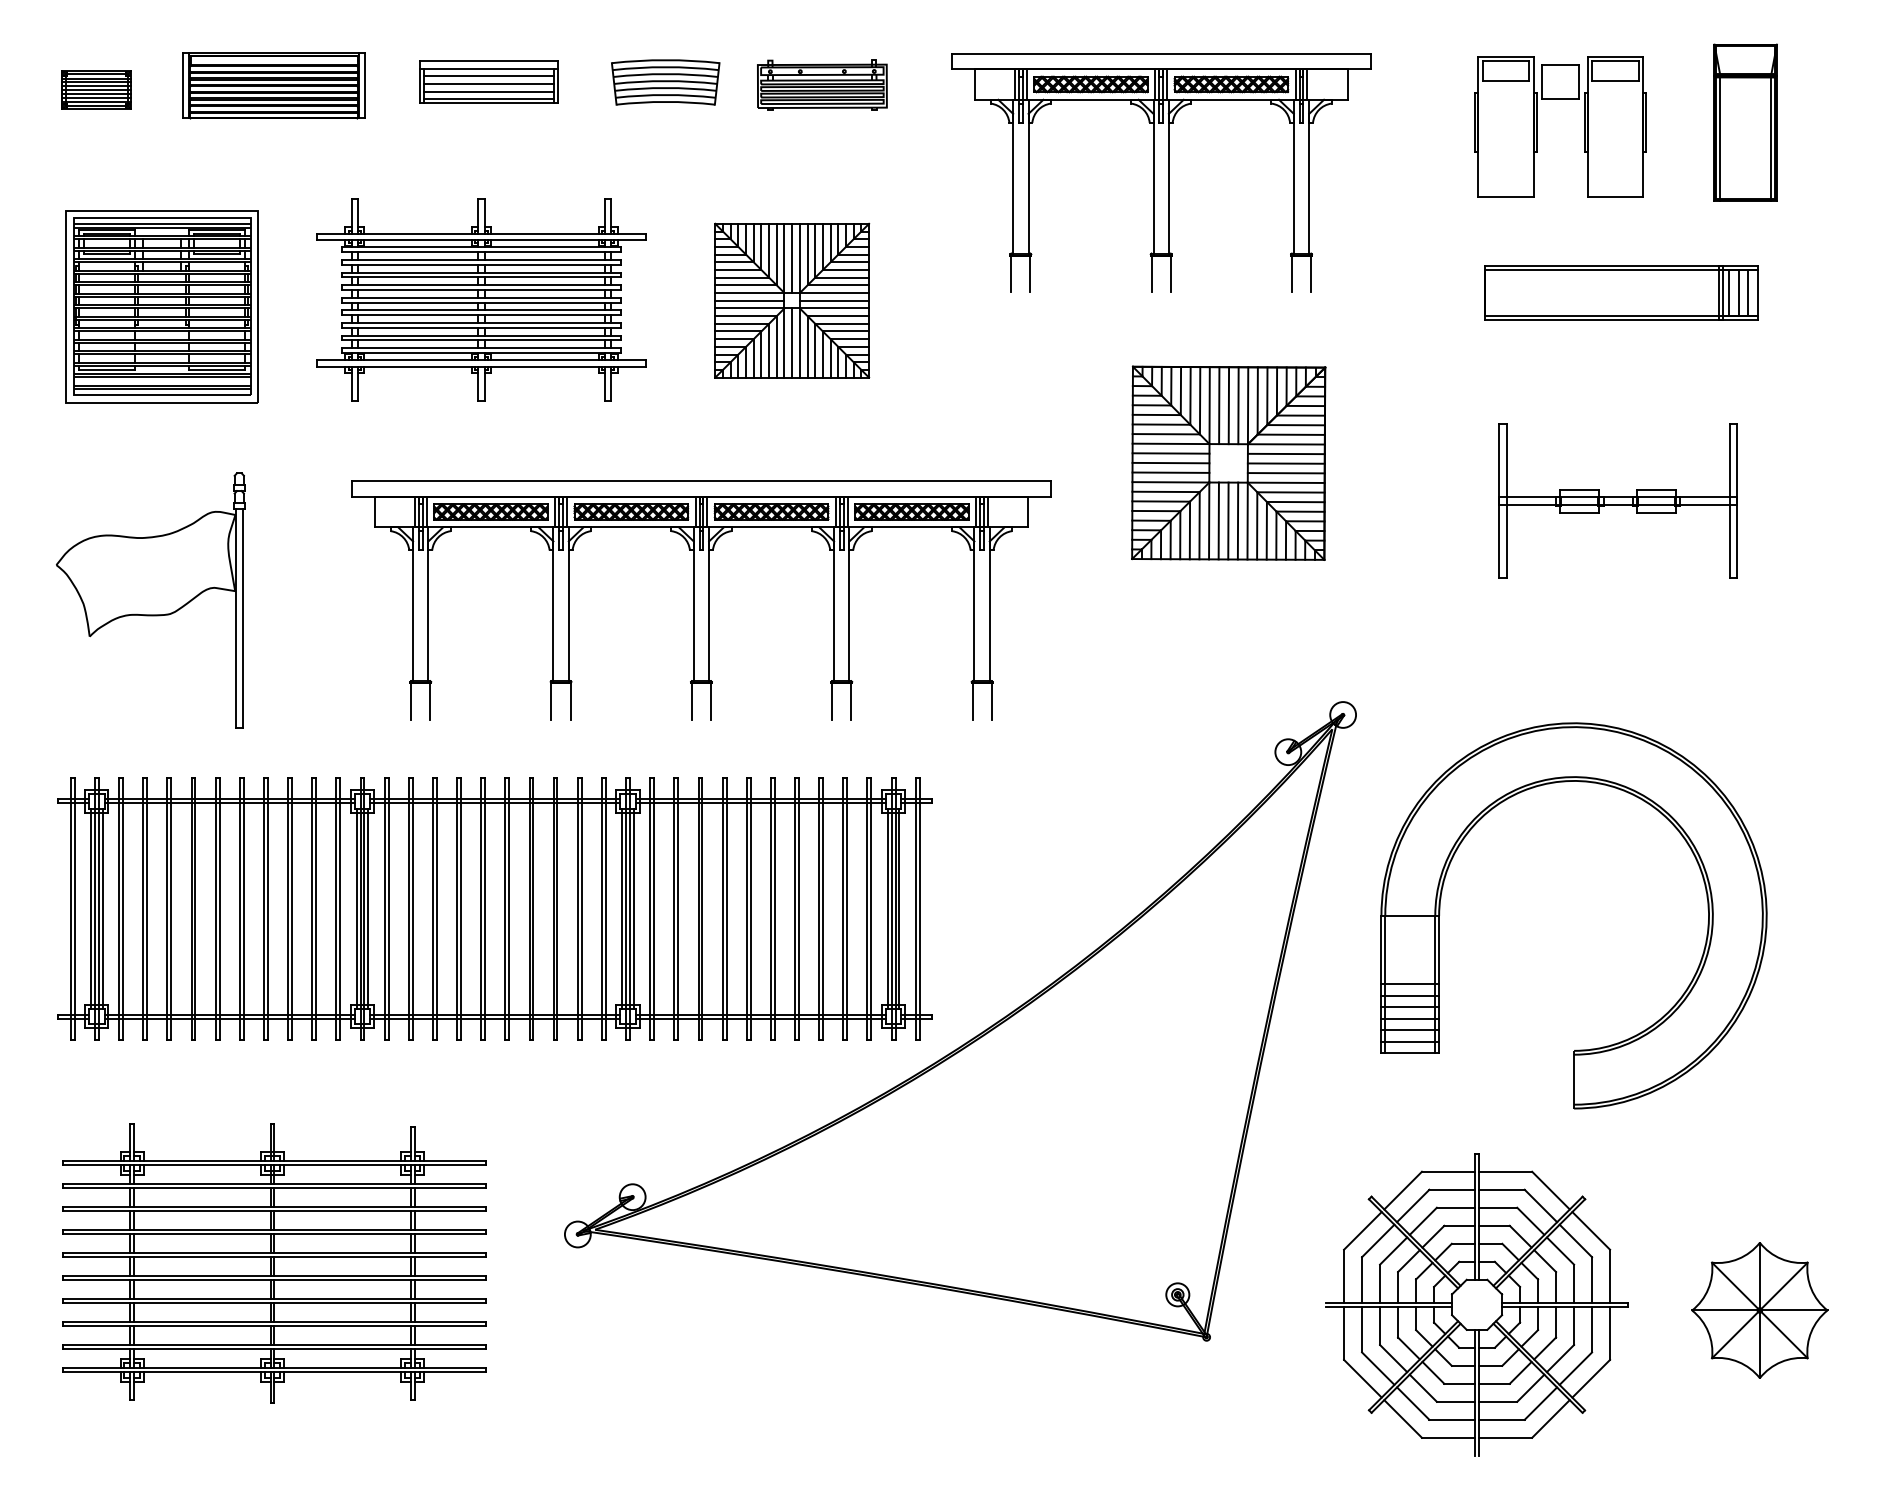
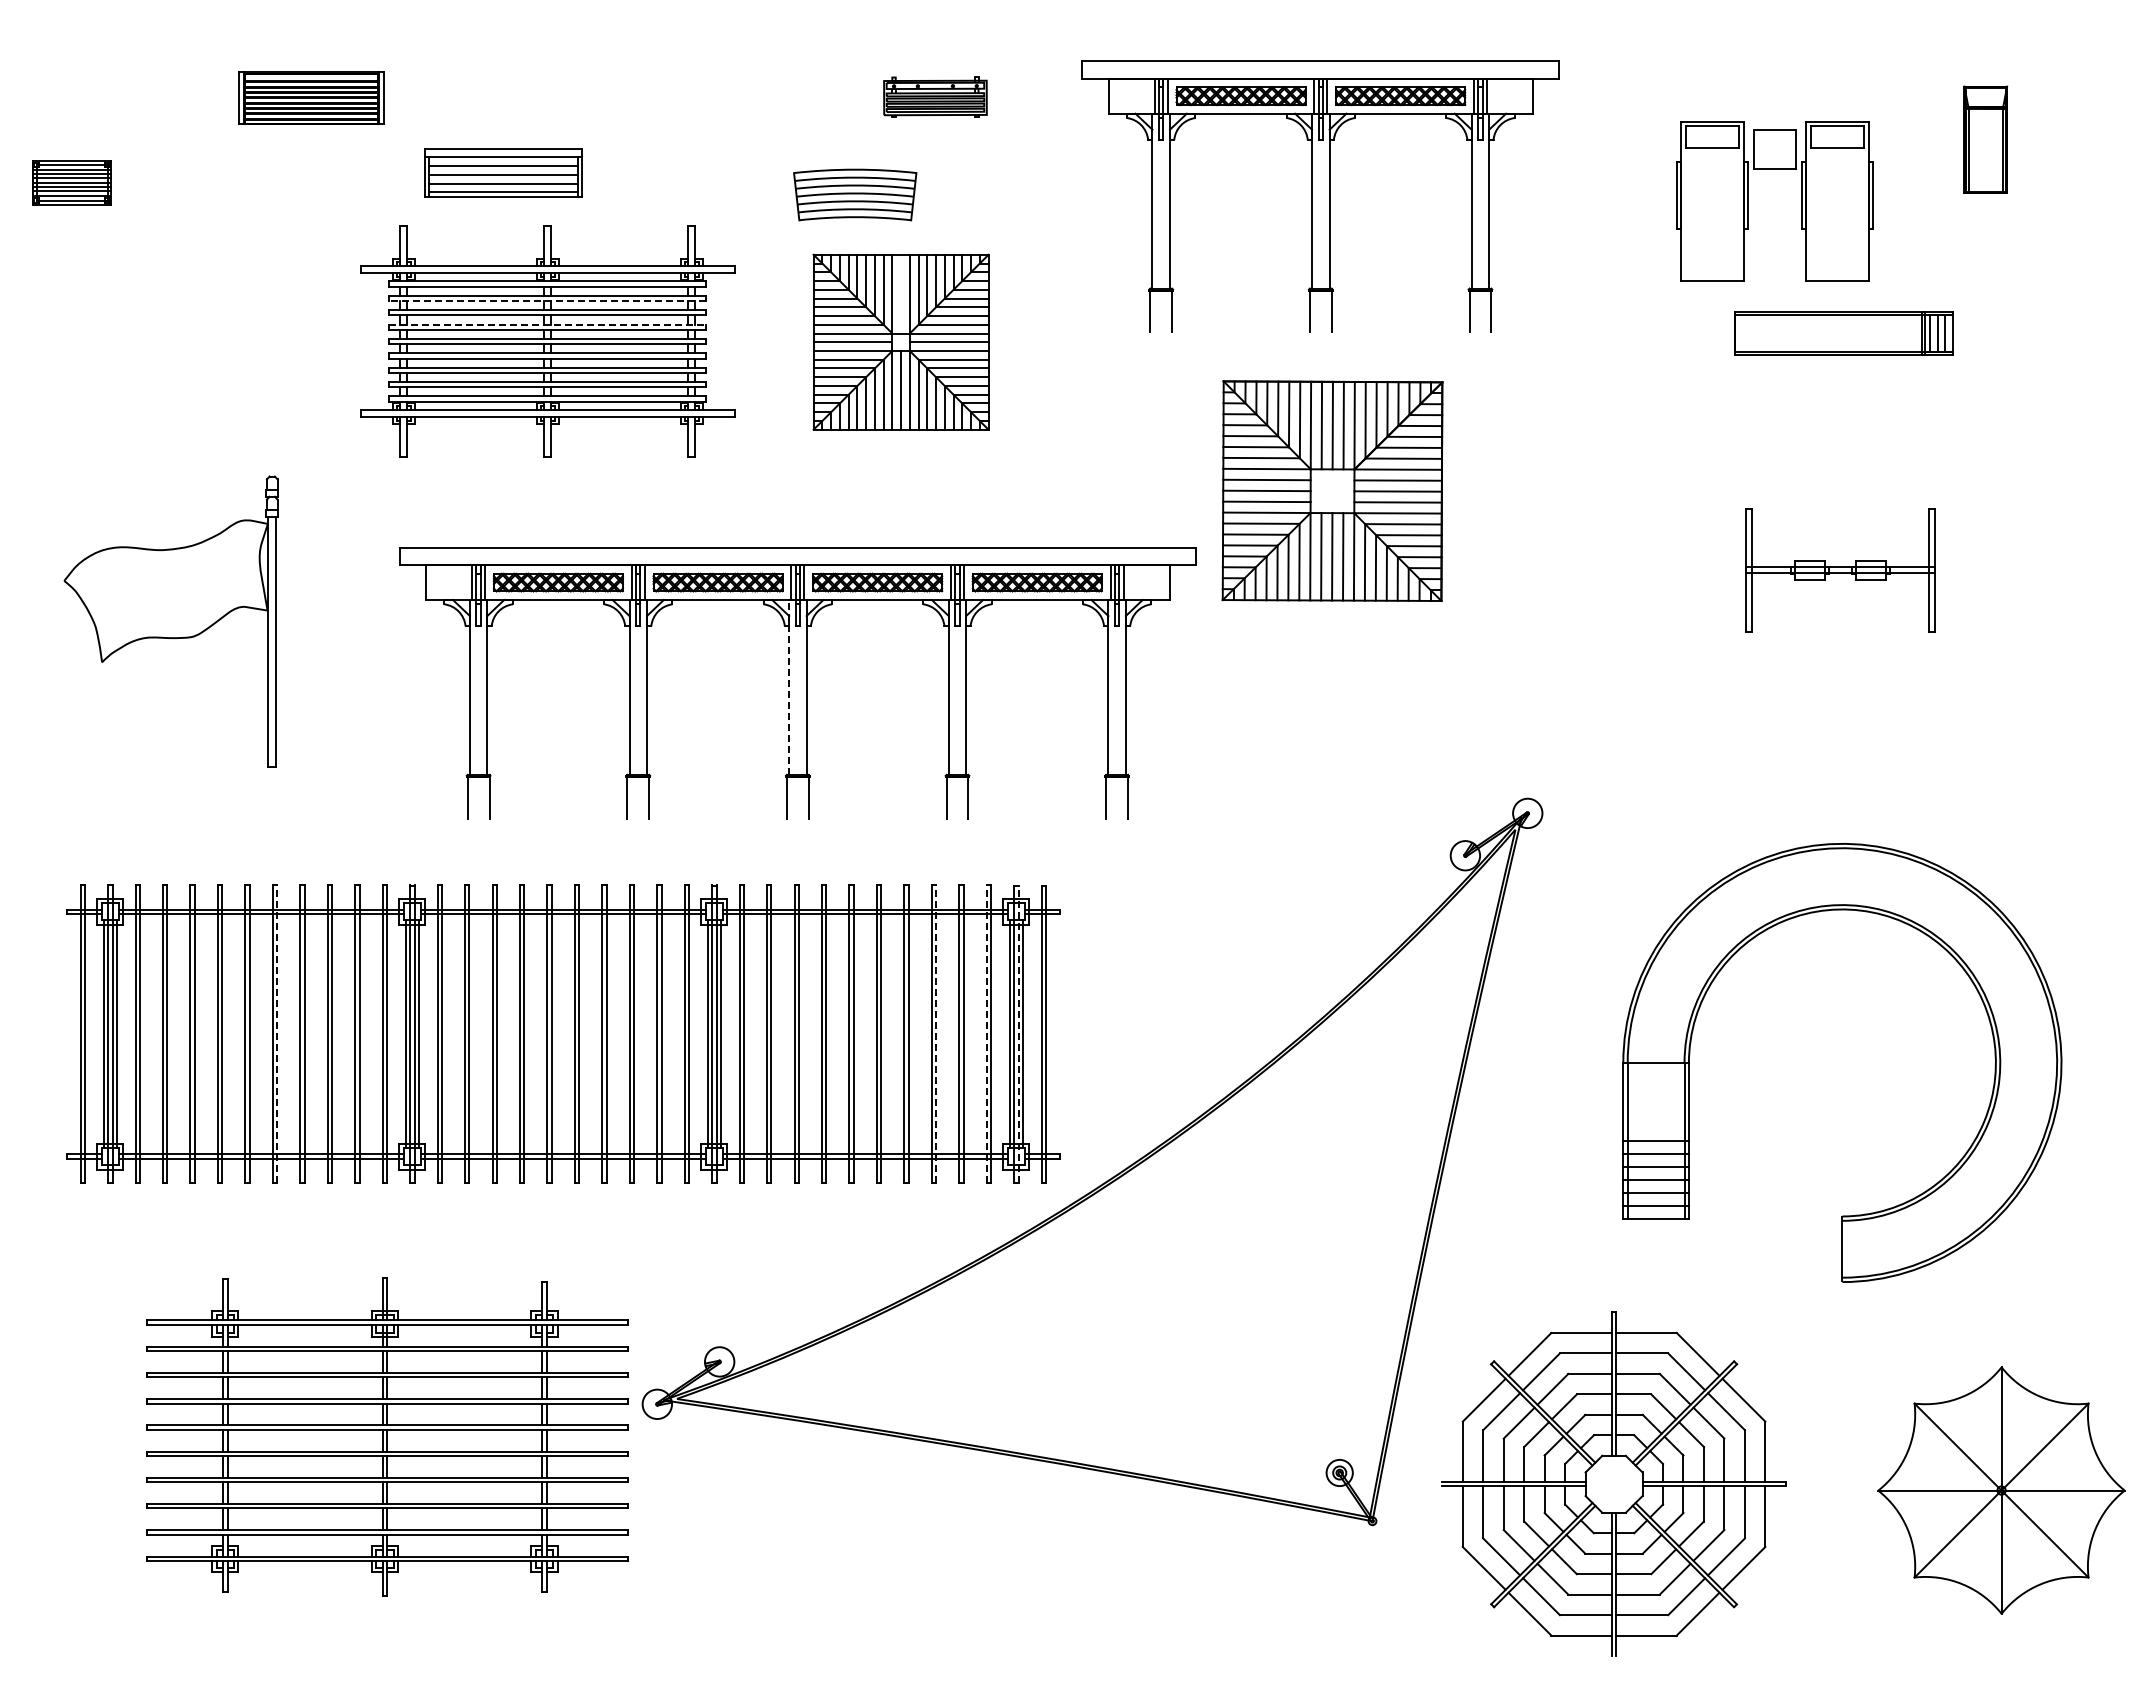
part: (489, 82) -> (503, 172), moved
part: (665, 82) -> (855, 194), moved
part: (822, 84) -> (935, 96), size x0.7
part: (273, 85) -> (311, 97), size x0.7
part: (96, 89) -> (71, 182), moved
part: (1745, 122) -> (1985, 139), size x0.6
part: (1537, 127) -> (1748, 201), moved
line: (792, 257) -> (901, 293), removed
line: (481, 264) -> (547, 301), solid -> dashed
line: (482, 285) -> (548, 324), solid -> dashed
part: (1620, 293) -> (1843, 333), size x0.7
part: (162, 306) -> (184, 348), removed
part: (1228, 463) -> (1332, 491), moved
part: (1618, 501) -> (1840, 570), size x0.7
part: (149, 600) -> (170, 621), moved
line: (694, 603) -> (789, 686), solid -> dashed
part: (1561, 782) -> (1828, 911), moved
line: (243, 909) -> (277, 1034), solid -> dashed
line: (823, 909) -> (936, 1034), solid -> dashed
line: (867, 909) -> (986, 1034), solid -> dashed
line: (895, 909) -> (1018, 1034), solid -> dashed
part: (274, 1262) -> (387, 1436), moved
part: (1476, 1304) -> (1613, 1483), moved
part: (1759, 1310) -> (2001, 1490), size x1.6

